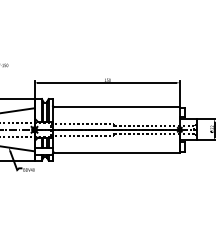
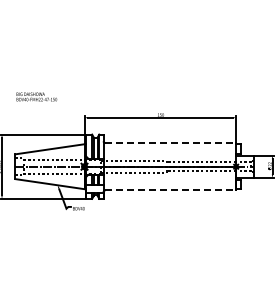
line: (116, 106) -> (170, 142), solid -> dashed
line: (116, 152) -> (170, 190), solid -> dashed

